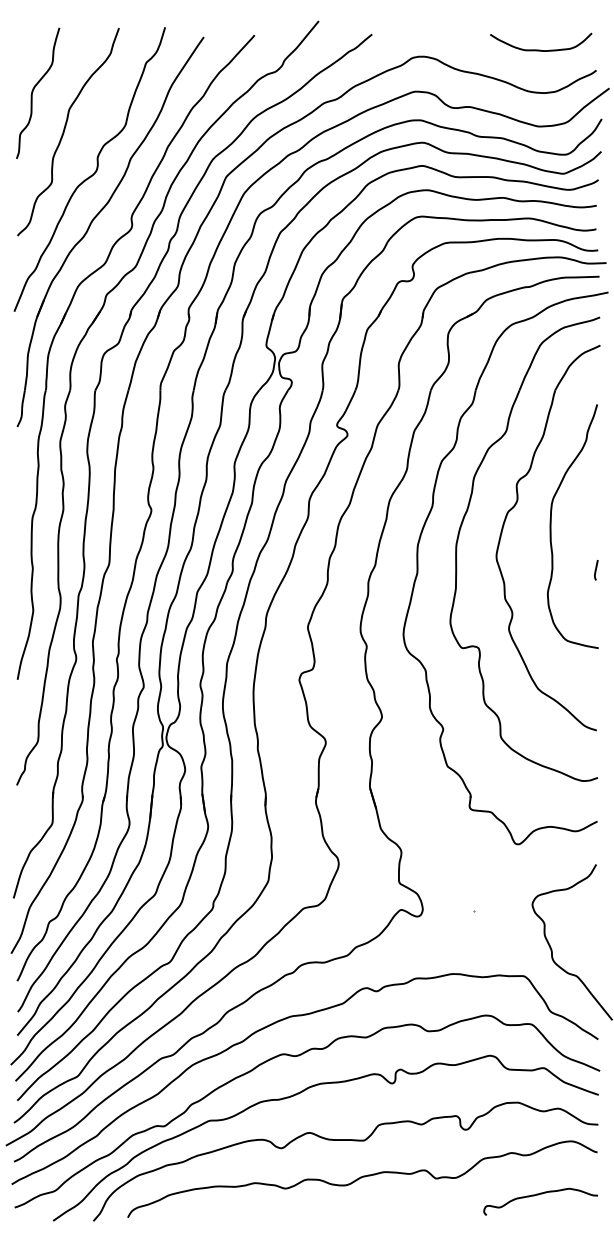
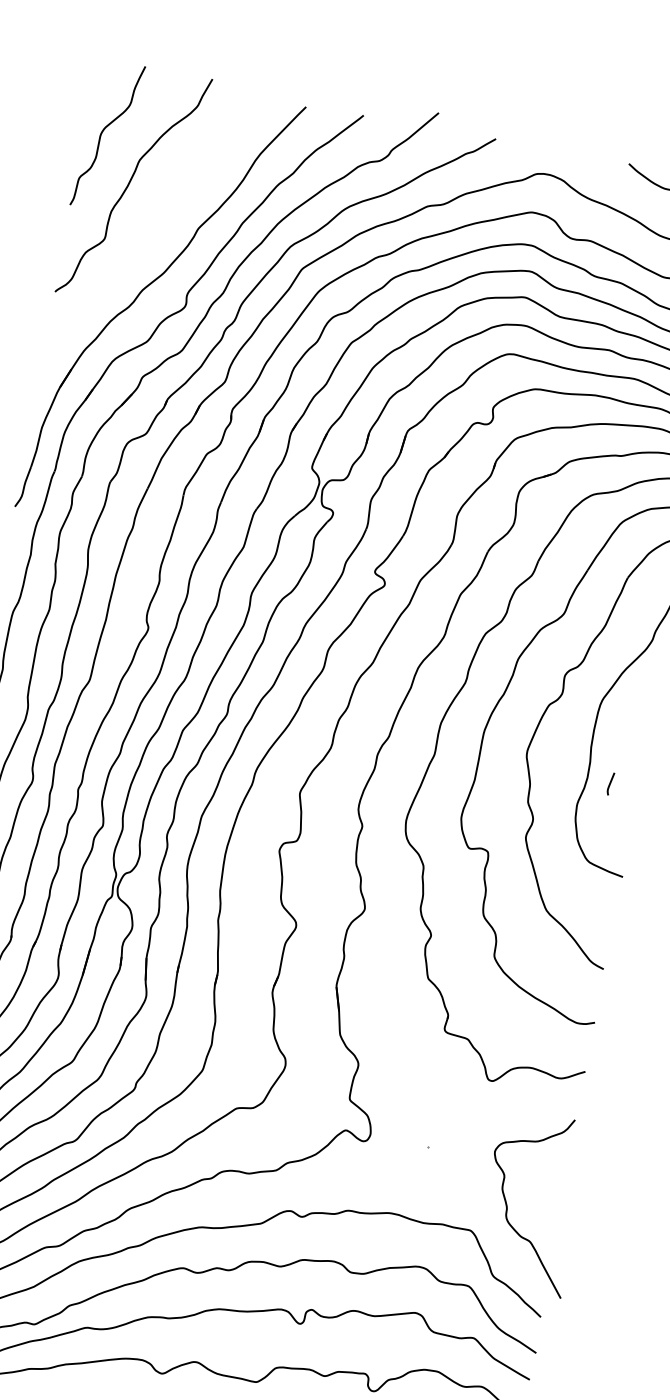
curve: (94, 171) -> (154, 235), removed
line: (596, 570) -> (610, 784), moved

